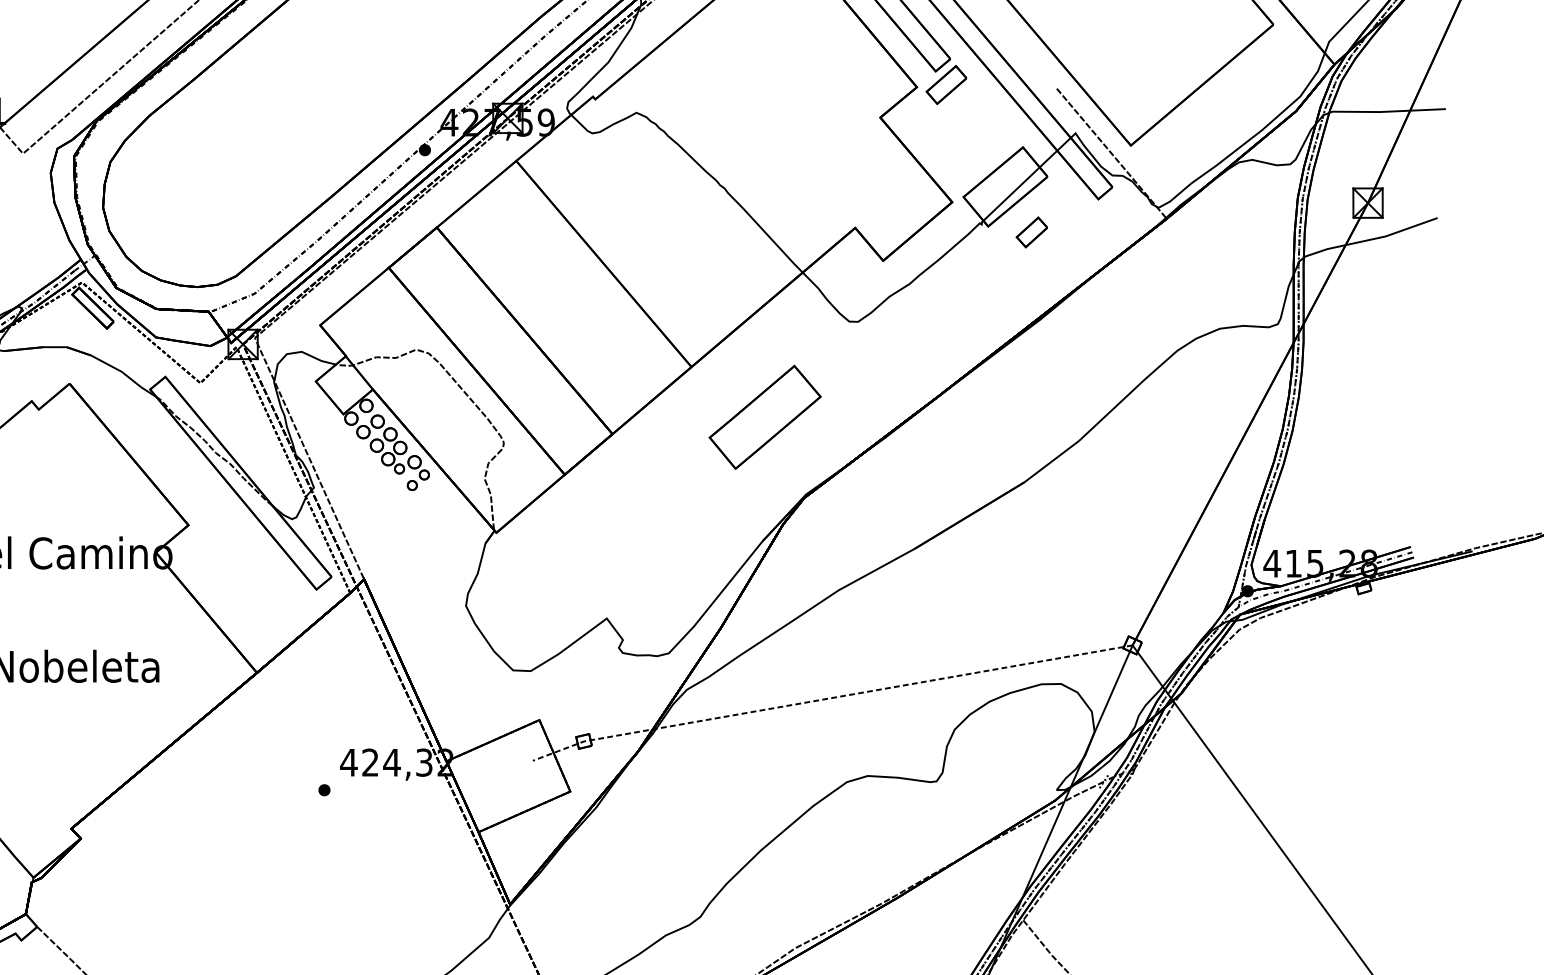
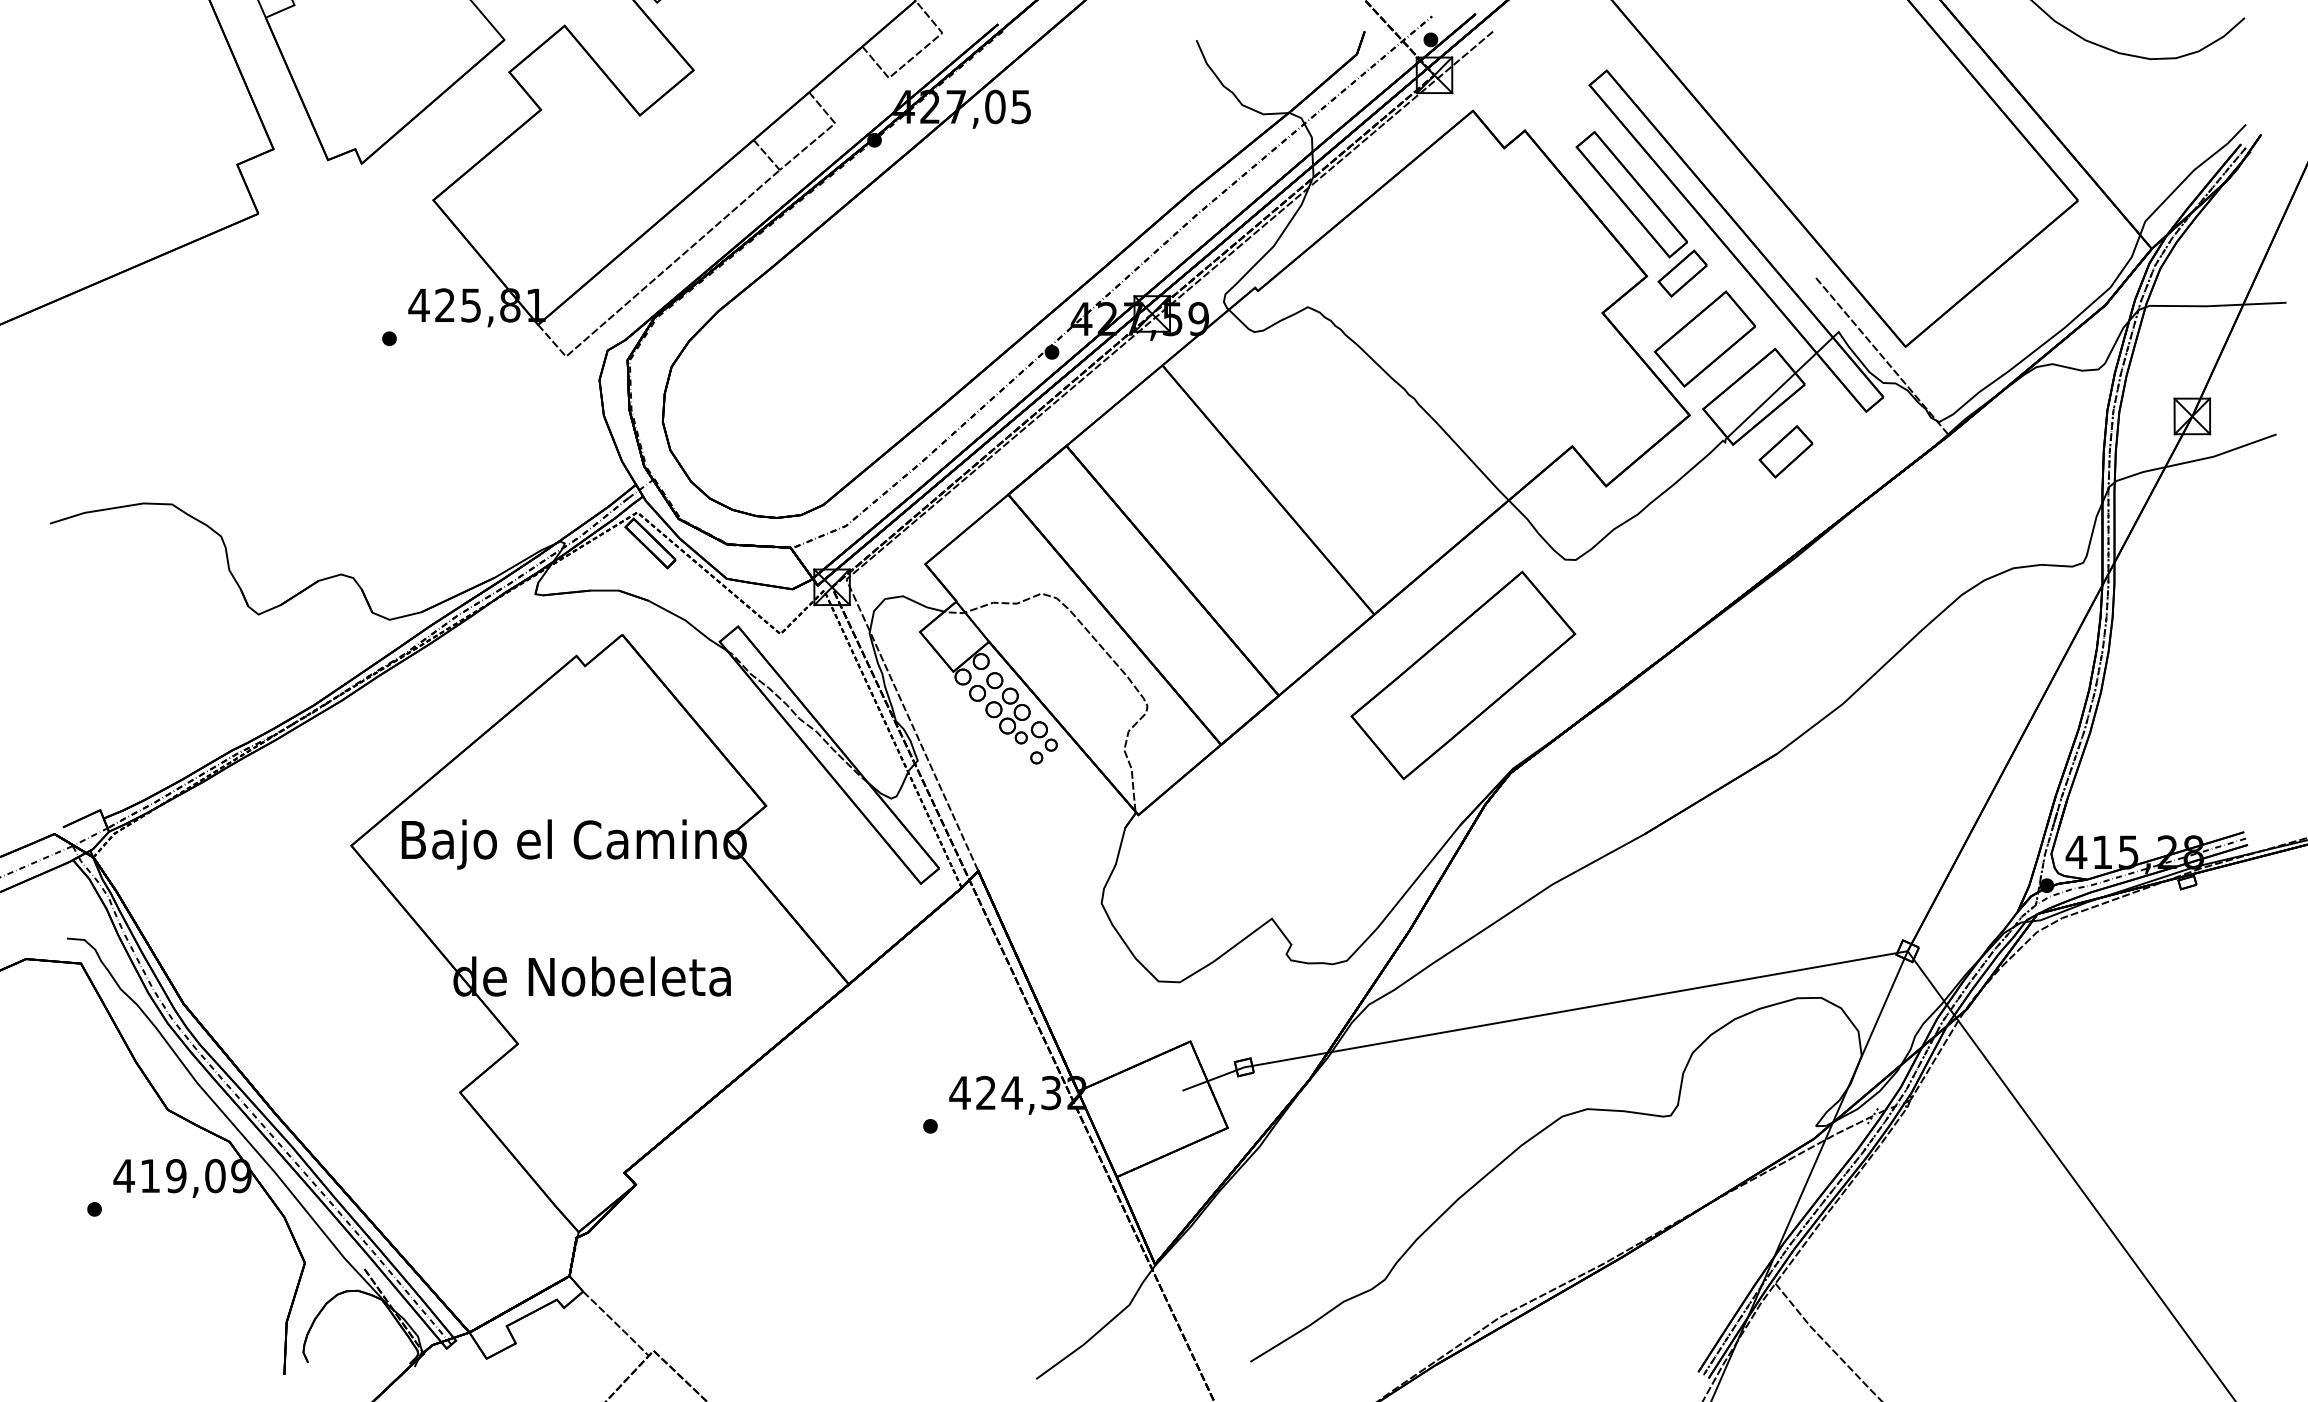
part: (964, 138) -> (1704, 338), added
part: (1031, 232) -> (1785, 451), size x1.43
part: (765, 417) -> (1463, 675), size x1.67
line: (830, 698) -> (1542, 1015), dashed -> solid

